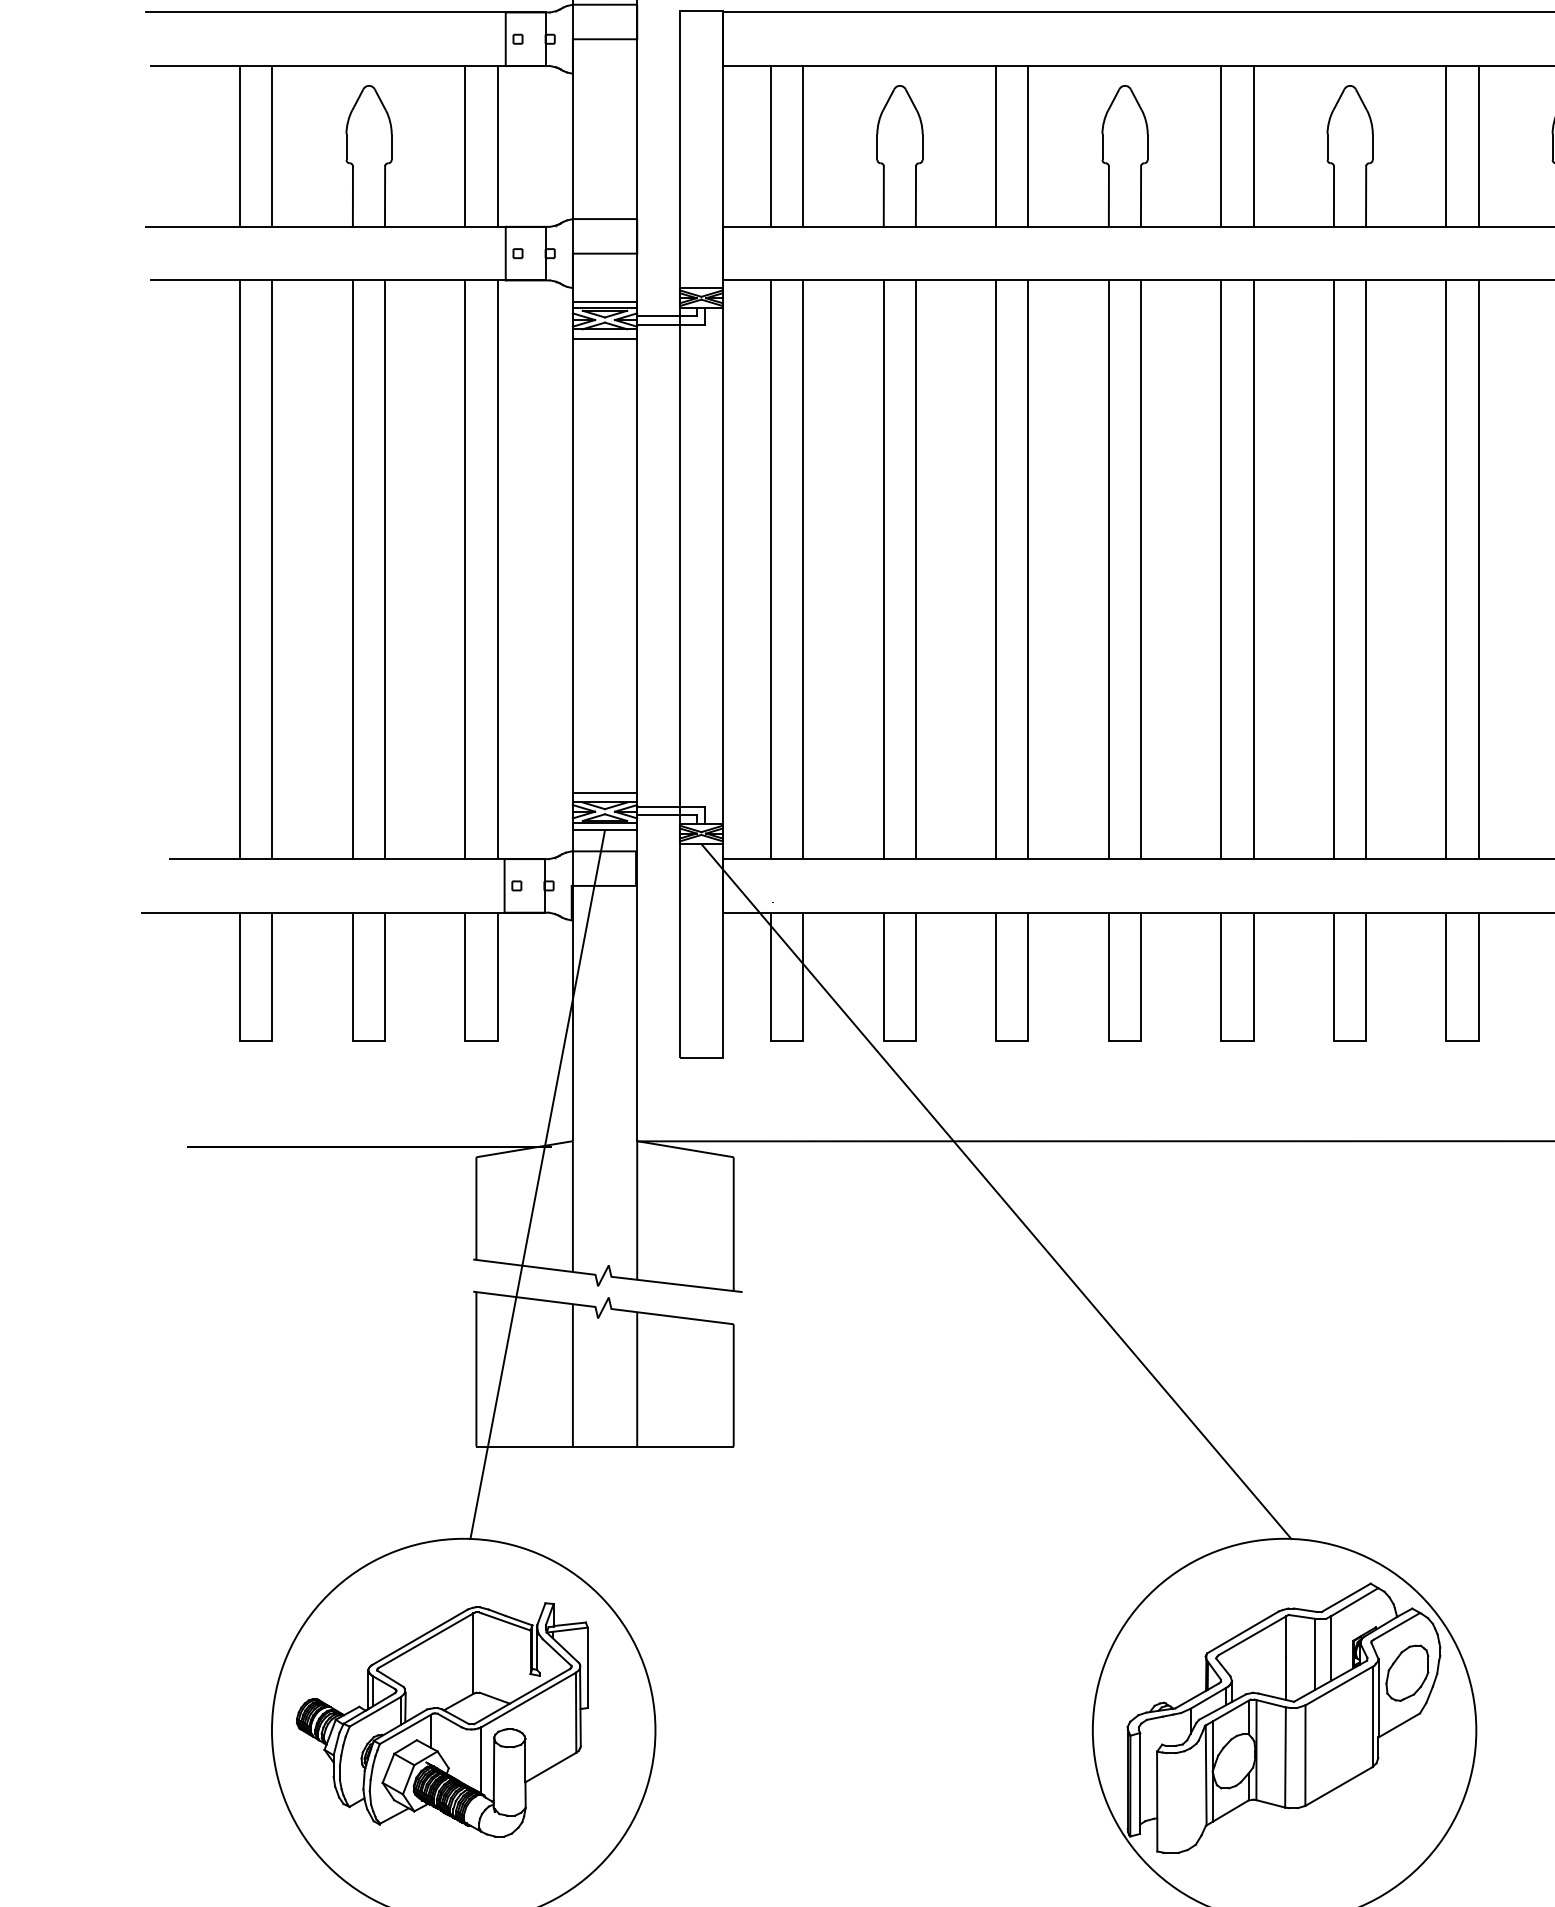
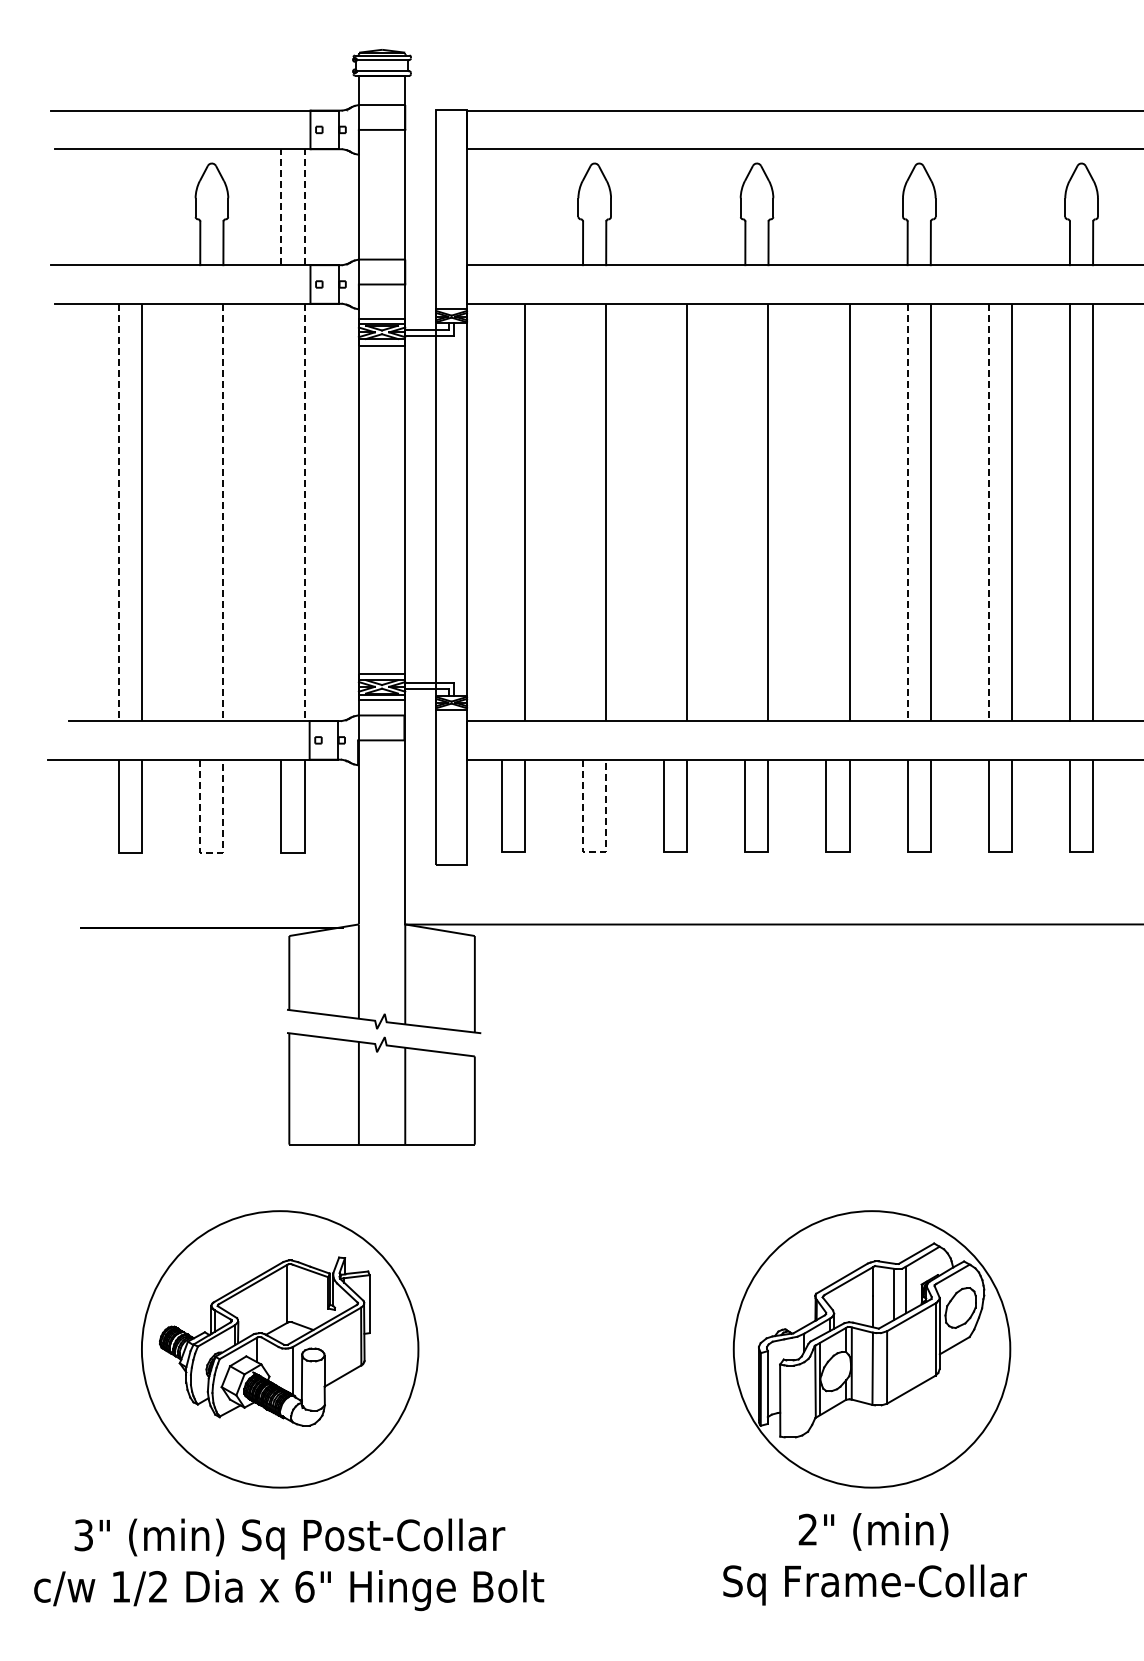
line: (240, 146) -> (119, 207), removed
line: (272, 146) -> (142, 207), removed
line: (465, 146) -> (281, 207), solid -> dashed
line: (497, 146) -> (304, 207), solid -> dashed
line: (770, 146) -> (501, 207), removed
line: (803, 146) -> (525, 207), removed
line: (996, 146) -> (664, 207), removed
line: (1028, 146) -> (687, 207), removed
line: (1221, 146) -> (826, 207), removed
line: (1253, 146) -> (849, 207), removed
line: (1446, 146) -> (988, 207), removed
line: (1477, 146) -> (1011, 207), removed
line: (240, 569) -> (119, 512), solid -> dashed
line: (353, 569) -> (200, 512), removed
line: (385, 569) -> (223, 512), solid -> dashed
line: (465, 569) -> (281, 512), removed
line: (497, 569) -> (304, 512), solid -> dashed
line: (770, 569) -> (501, 512), removed
line: (884, 569) -> (583, 512), removed
line: (996, 569) -> (664, 512), removed
line: (1109, 569) -> (745, 512), removed
line: (1221, 569) -> (826, 512), removed
line: (1333, 569) -> (907, 512), solid -> dashed
line: (1446, 569) -> (988, 512), solid -> dashed
line: (368, 1041) -> (211, 852), solid -> dashed
line: (899, 1041) -> (594, 852), solid -> dashed
line: (537, 1184) -> (333, 955), removed
line: (995, 1191) -> (663, 960), removed

